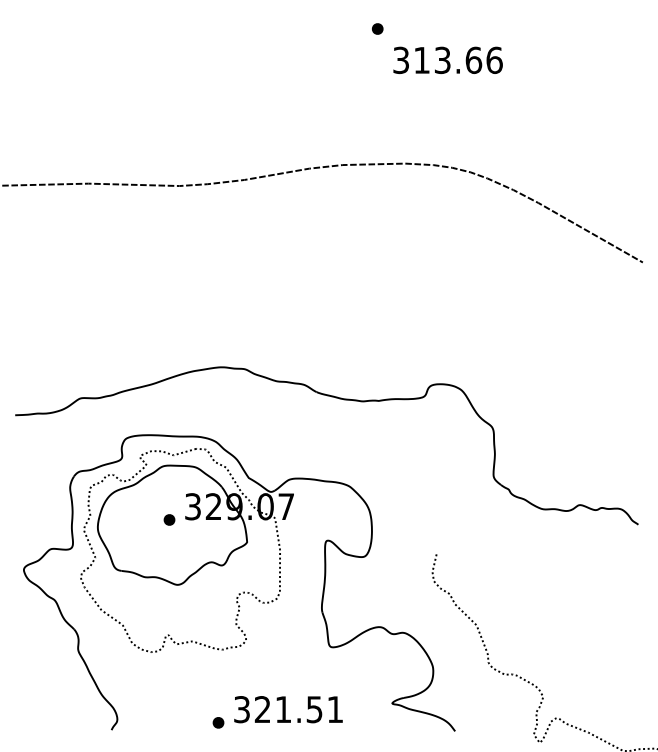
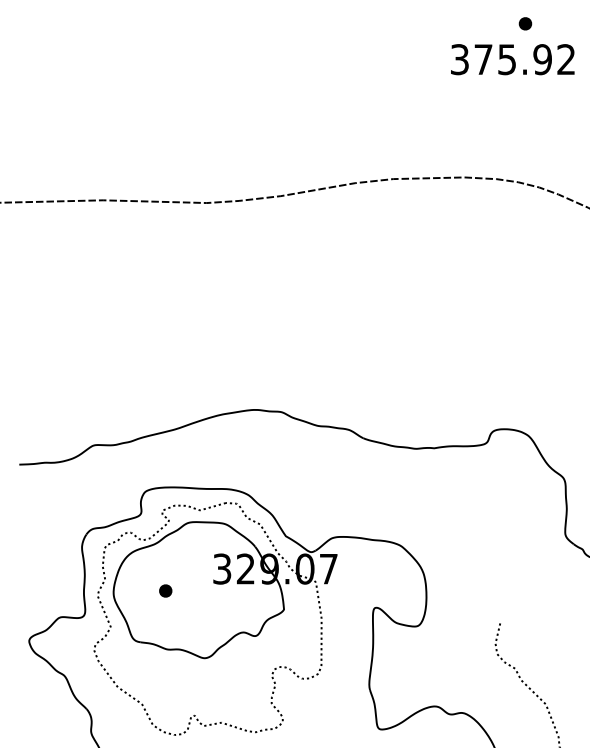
part: (377, 28) -> (525, 23), moved
text: (458, 60) -> (525, 59), 313.66 -> 375.92
part: (169, 519) -> (165, 590), moved

